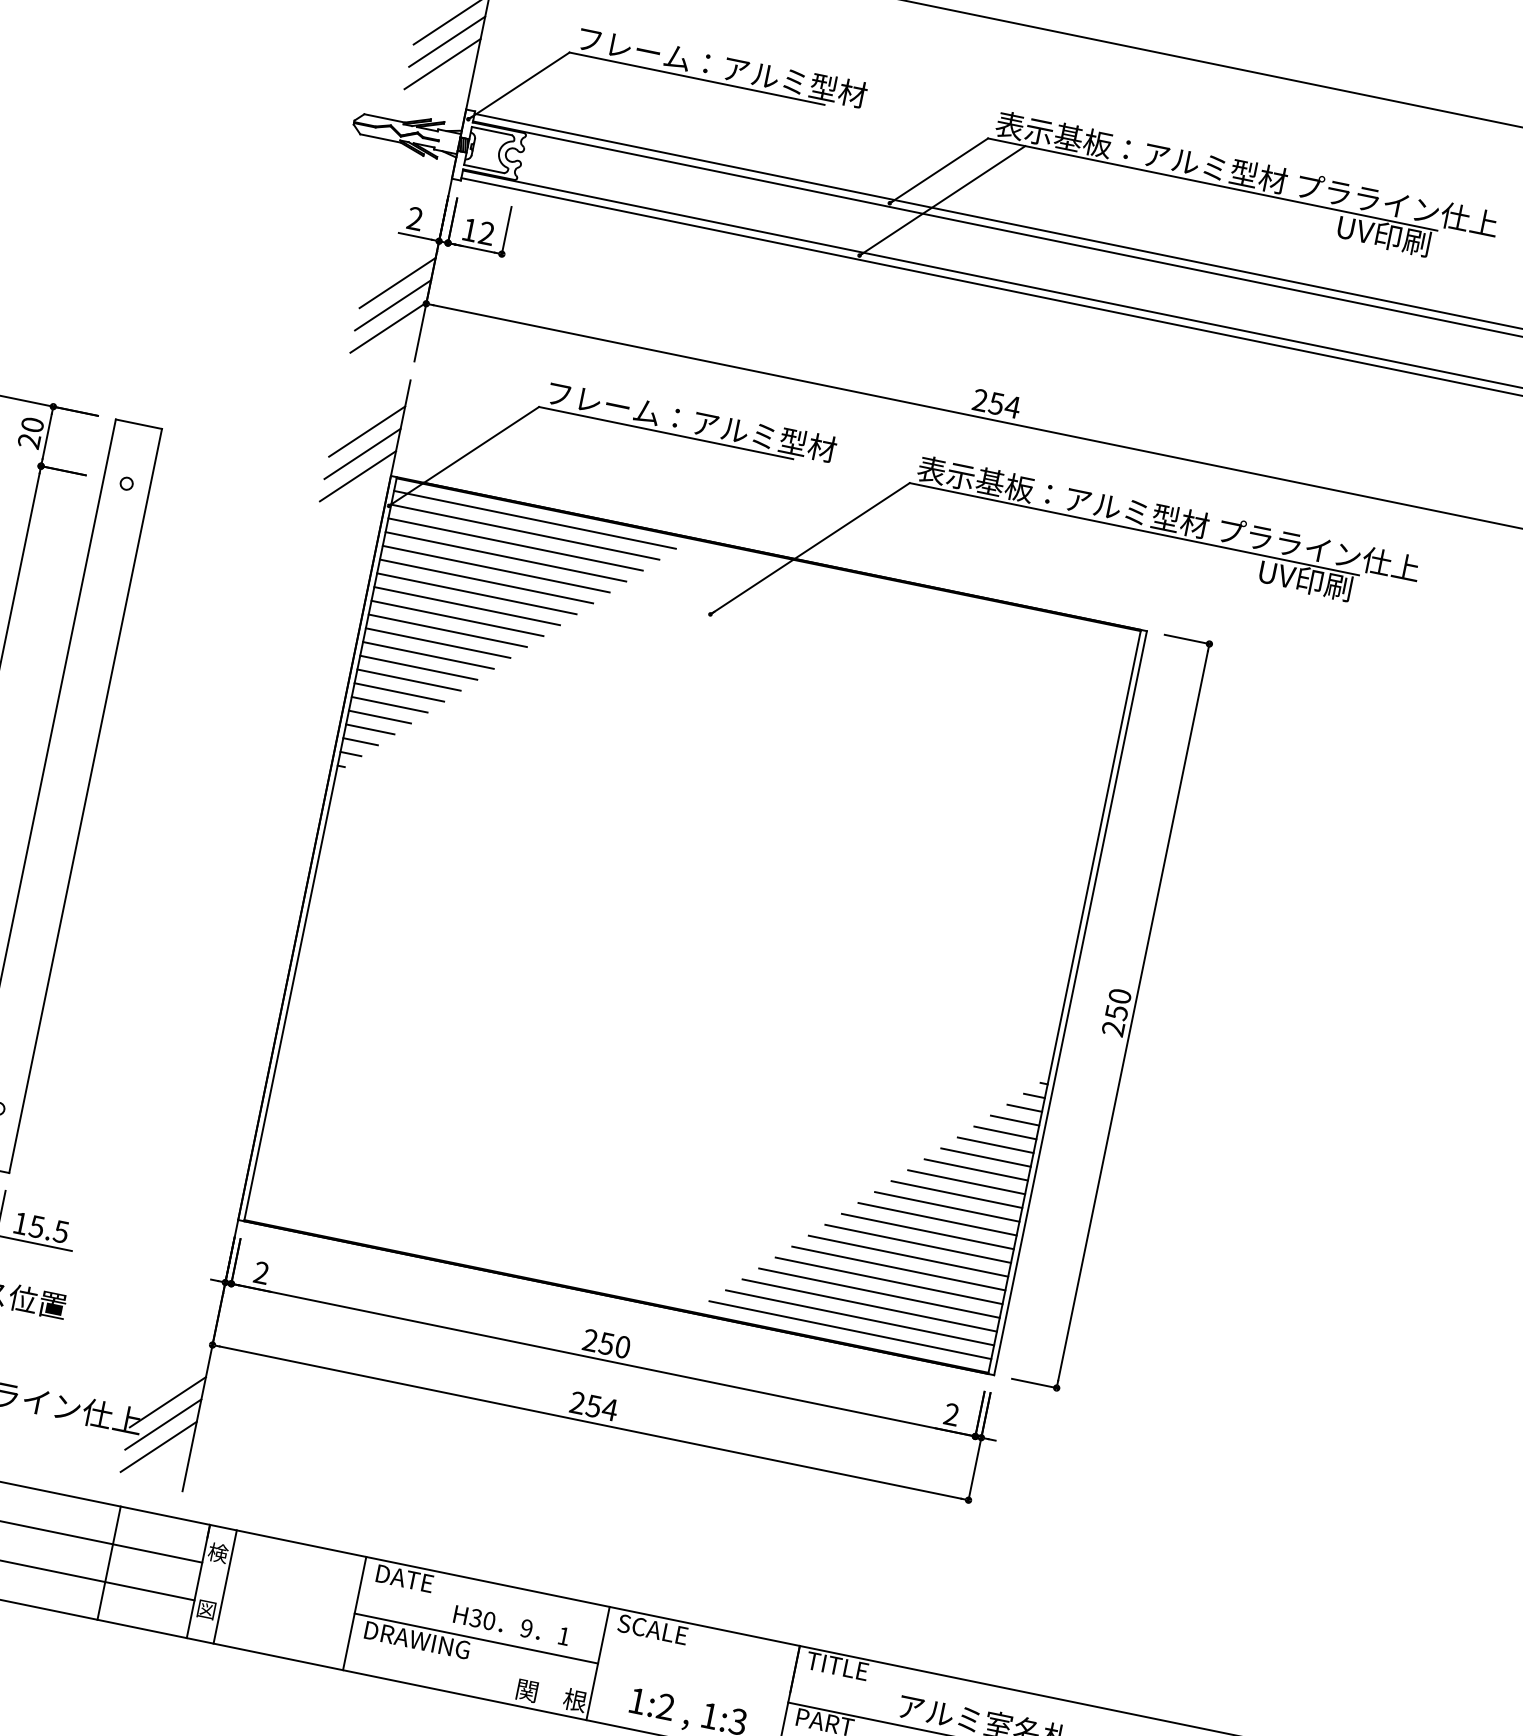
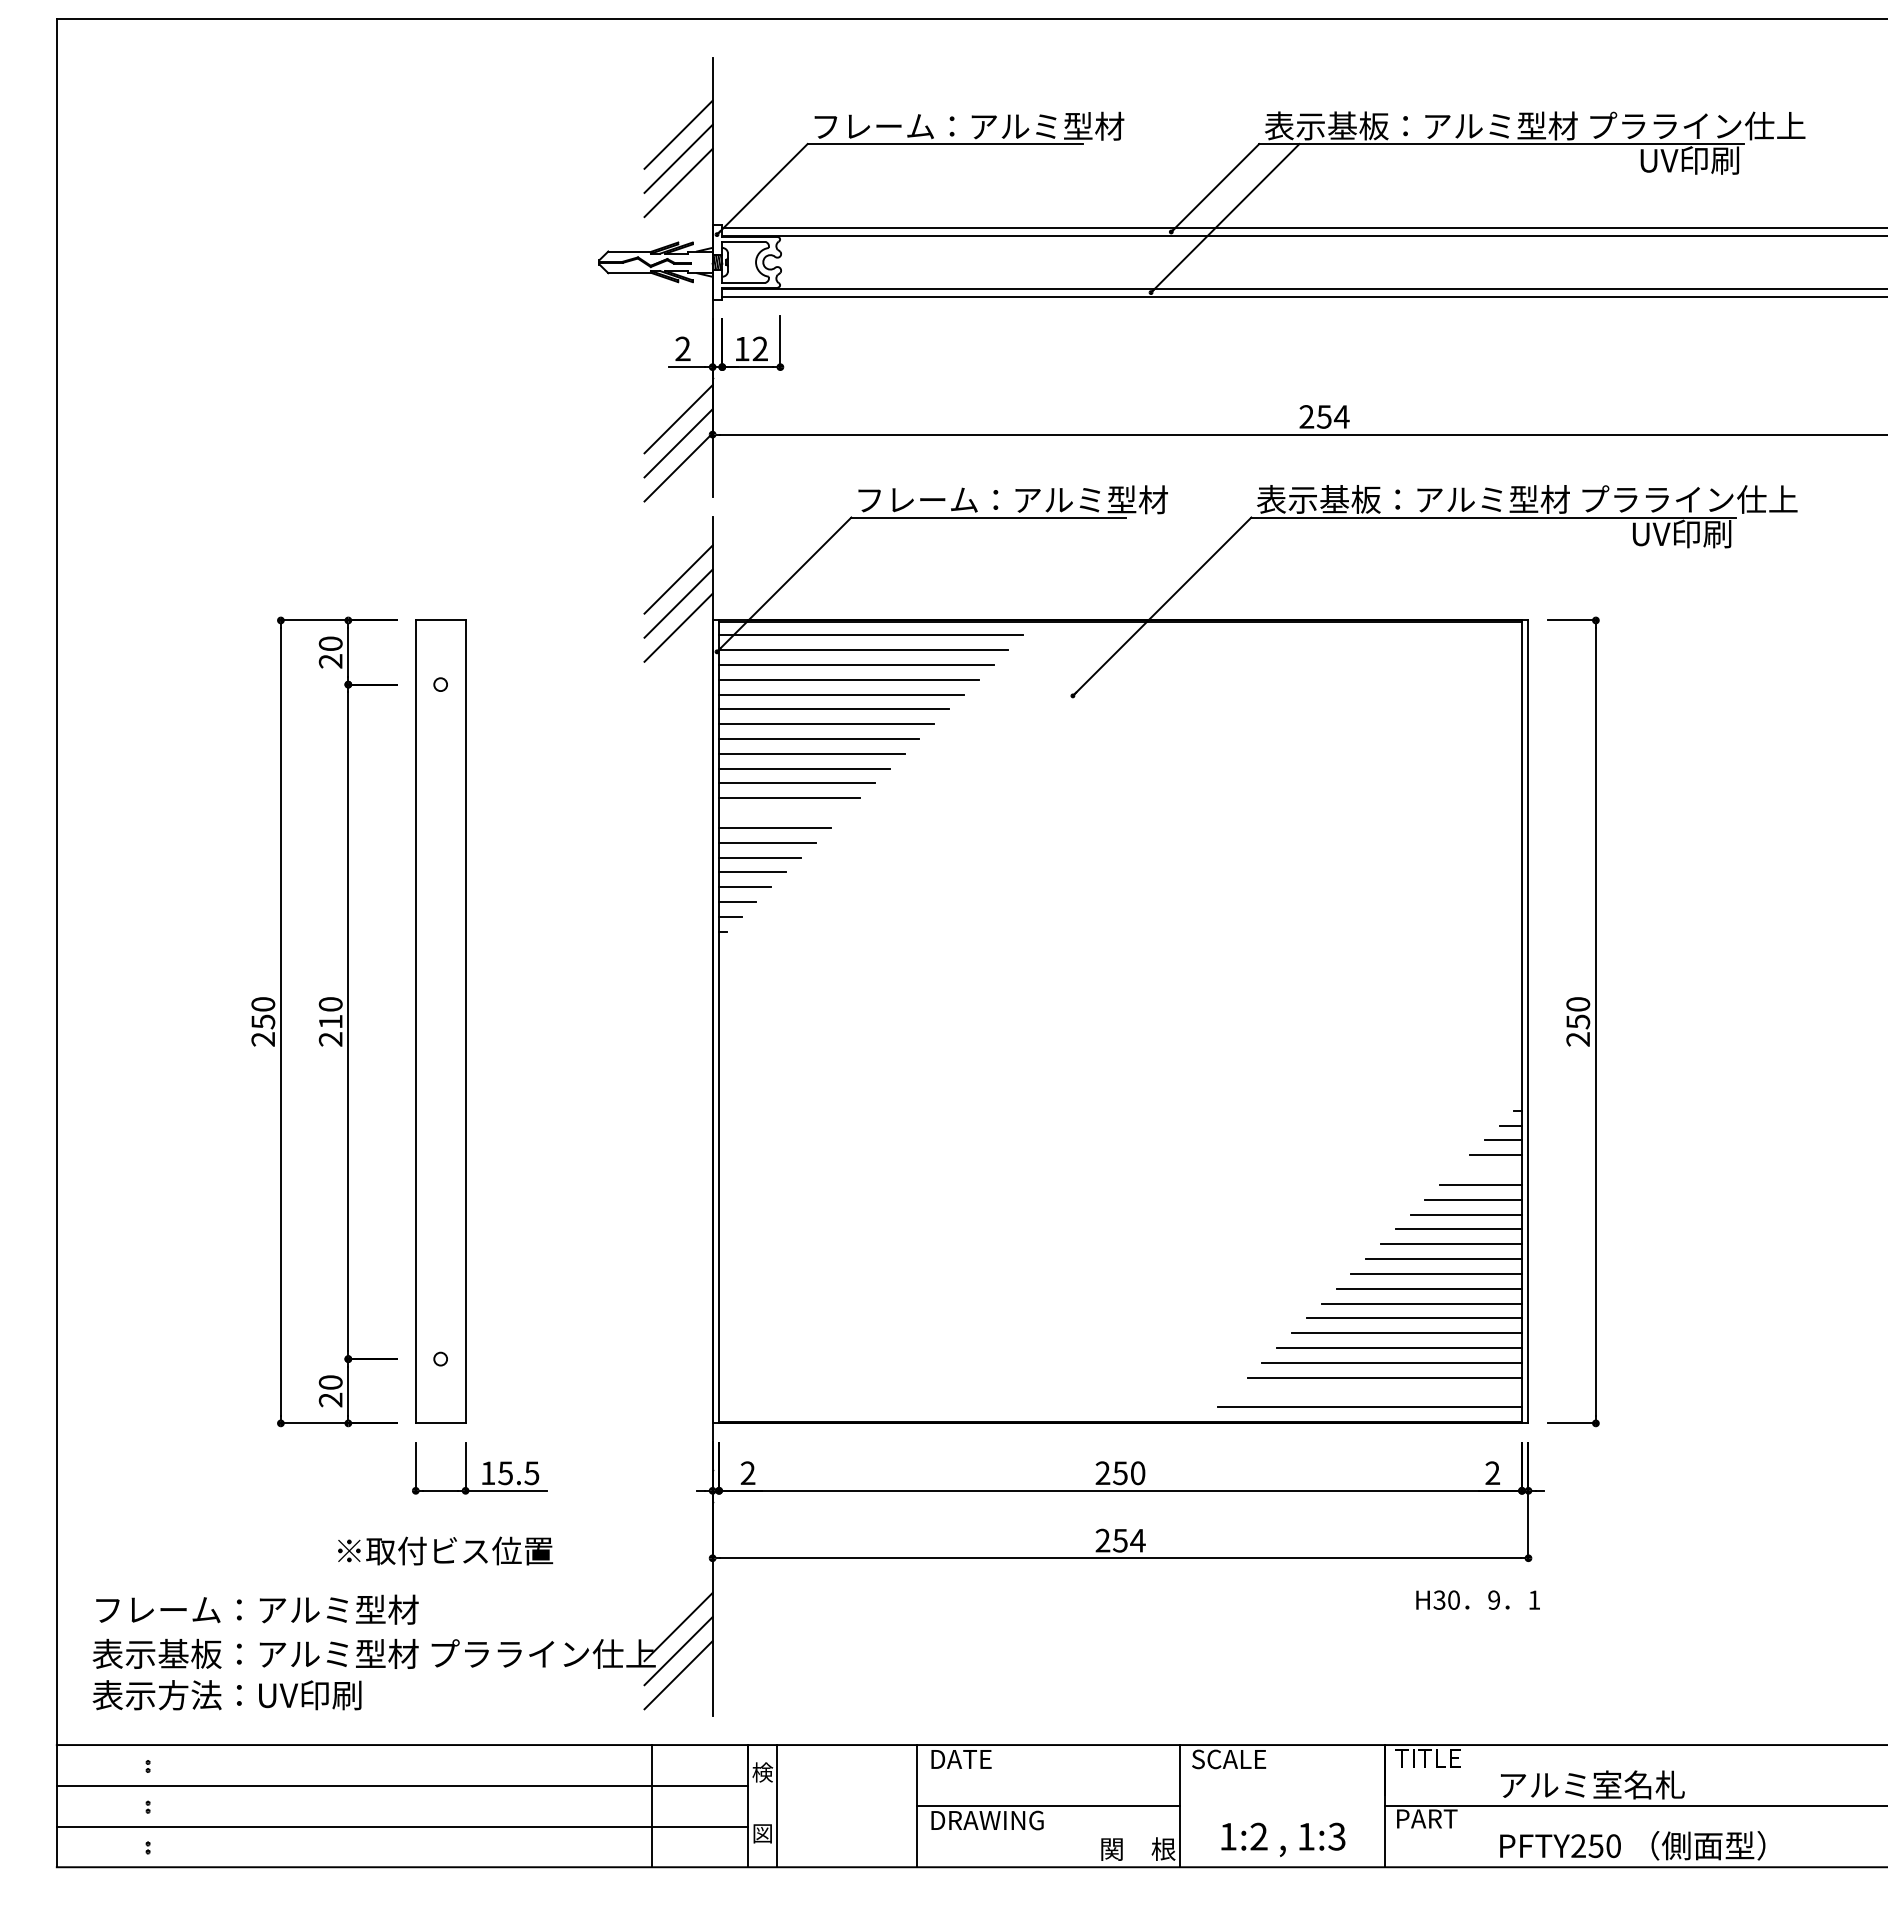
line: (418, 668) -> (782, 813), removed
line: (1005, 1133) -> (1488, 1170), removed
line: (860, 1317) -> (1377, 1392), removed
text: (511, 1624) -> (1477, 1599), moved

